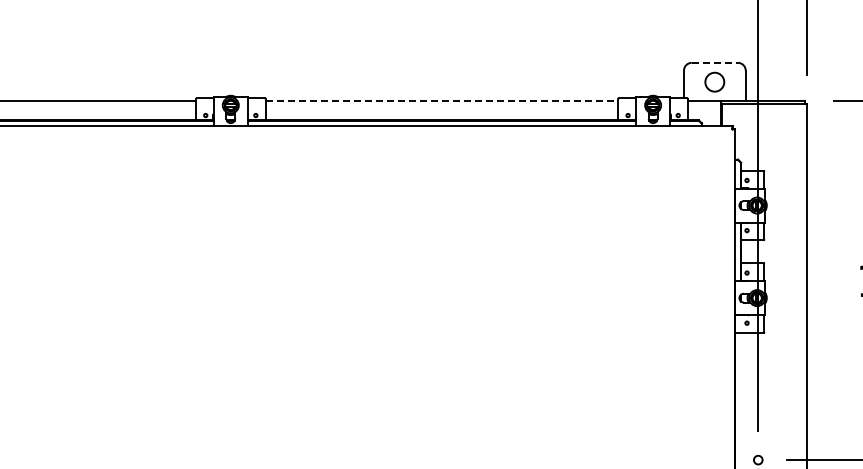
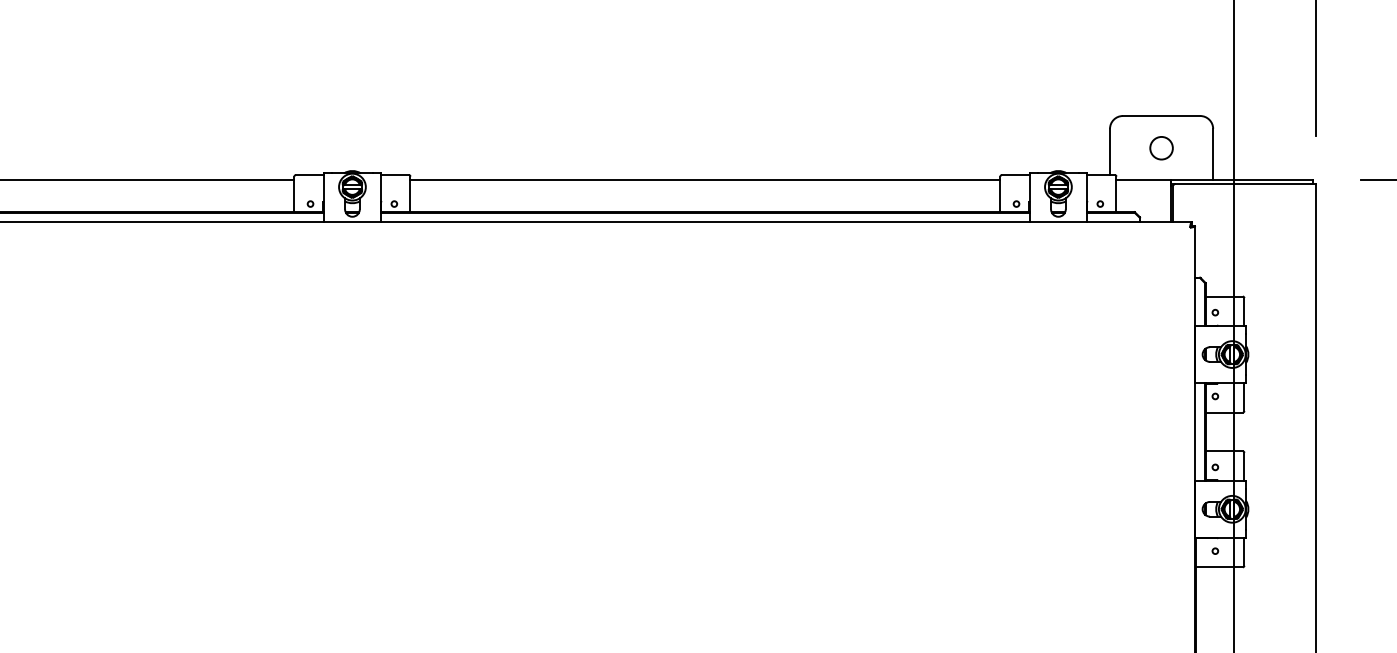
line: (715, 62) -> (1162, 115), dashed -> solid
circle: (714, 81) -> (1160, 147), size x0.71
line: (442, 101) -> (706, 180), dashed -> solid

